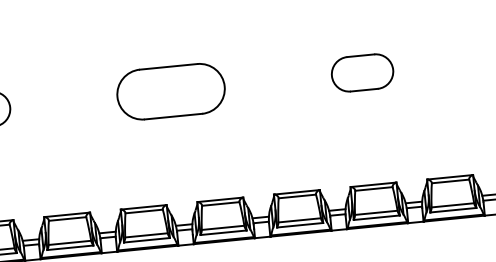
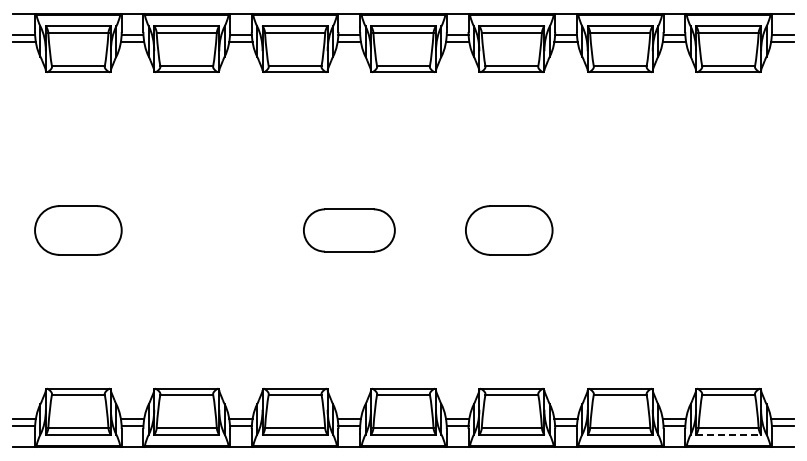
part: (362, 72) -> (509, 230), moved
part: (171, 91) -> (349, 230), size x0.6
line: (453, 210) -> (728, 435), solid -> dashed

